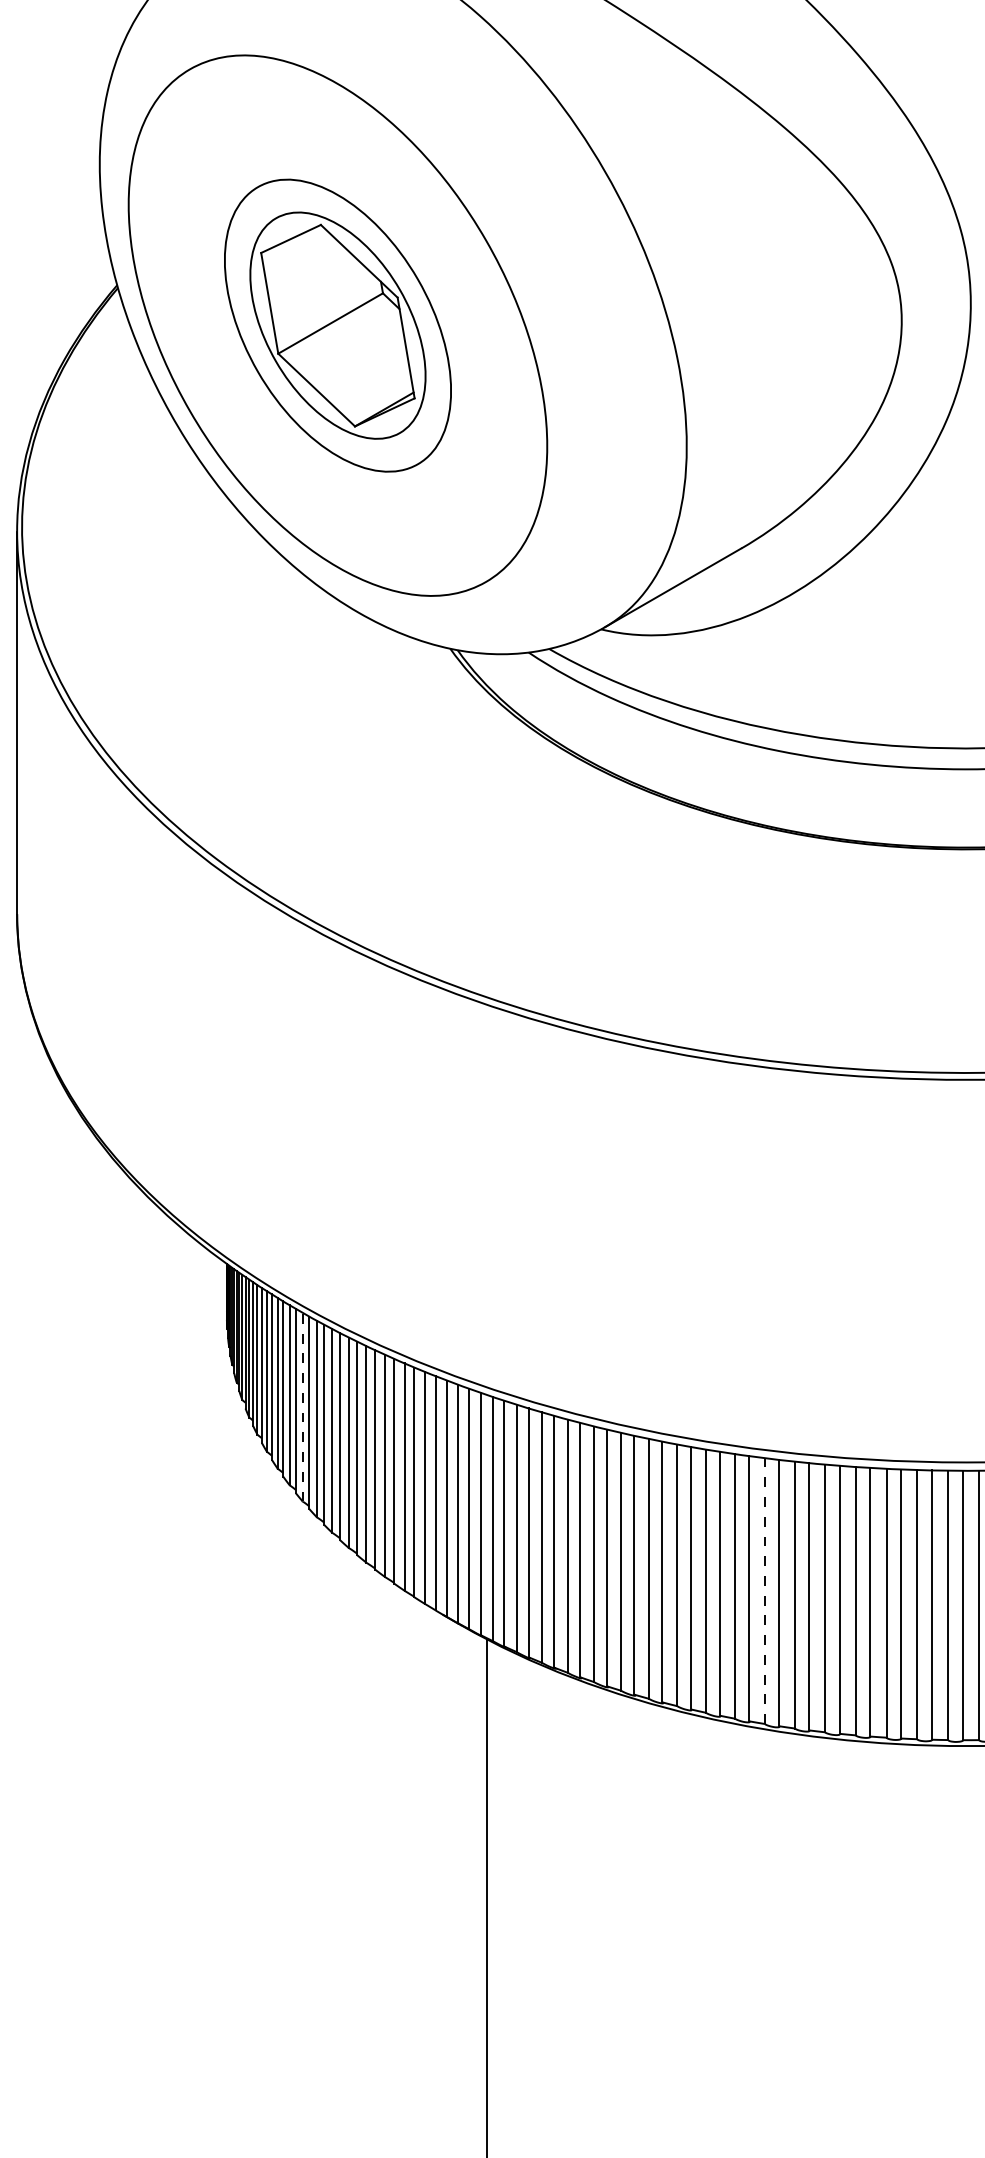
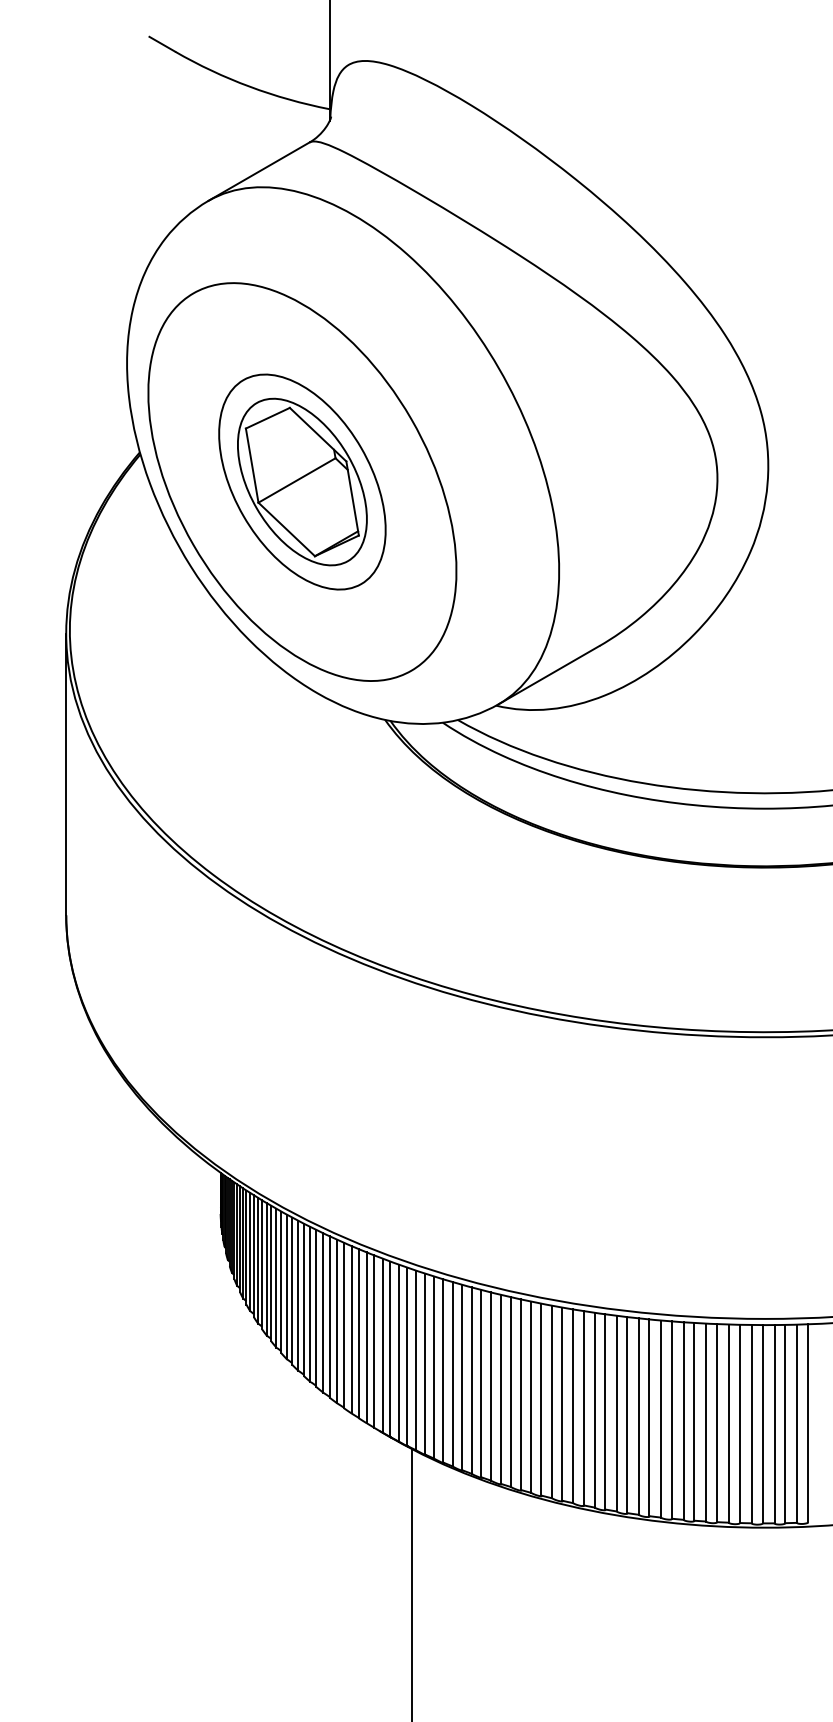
line: (302, 1406) -> (276, 1277), dashed -> solid
line: (764, 1590) -> (616, 1413), dashed -> solid

